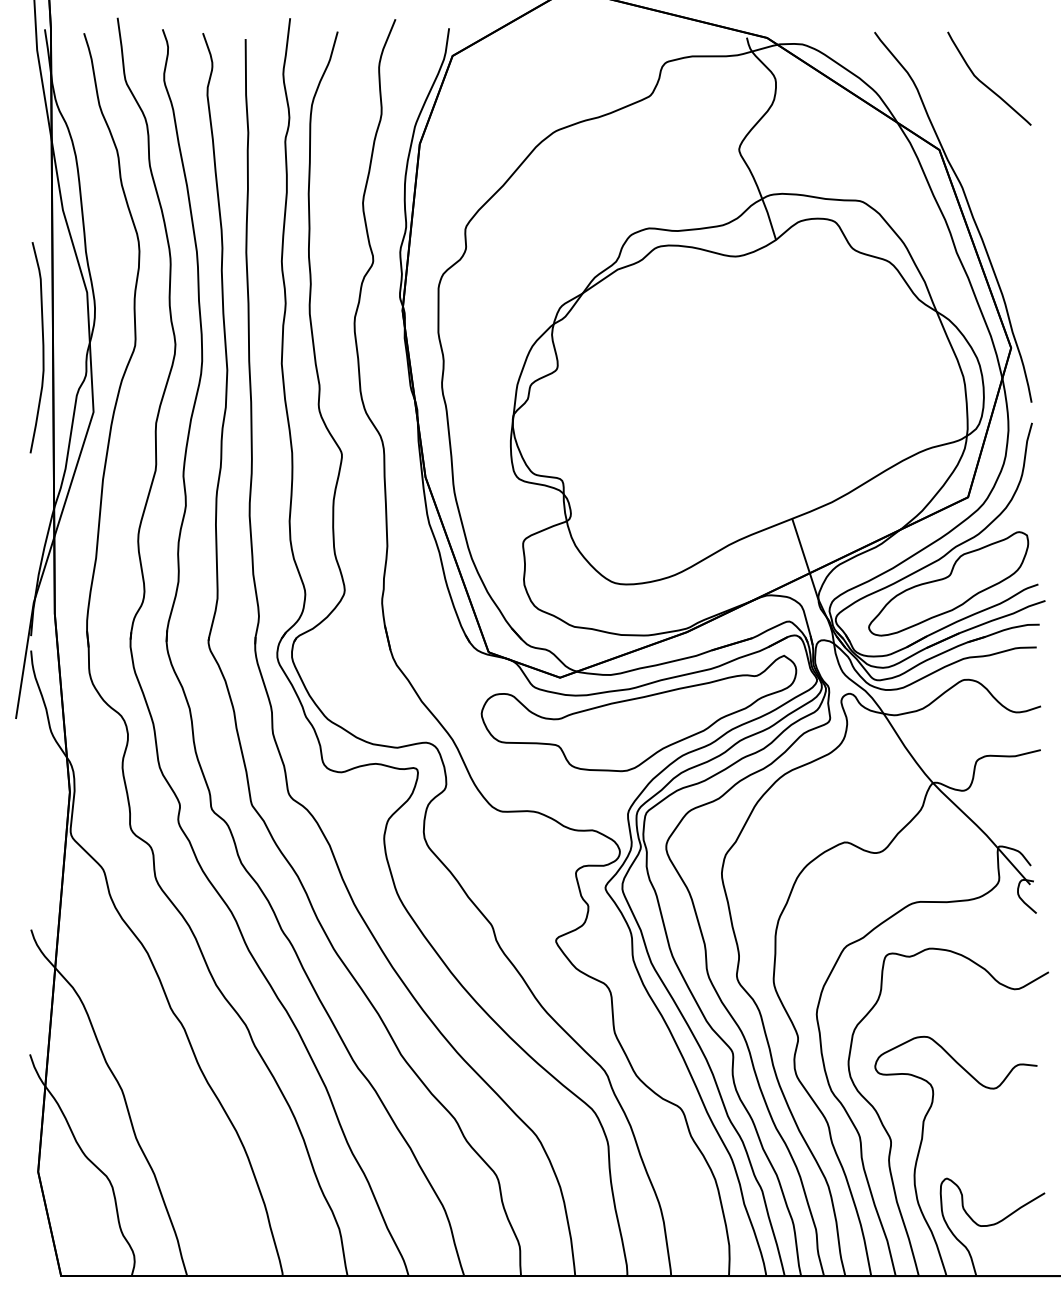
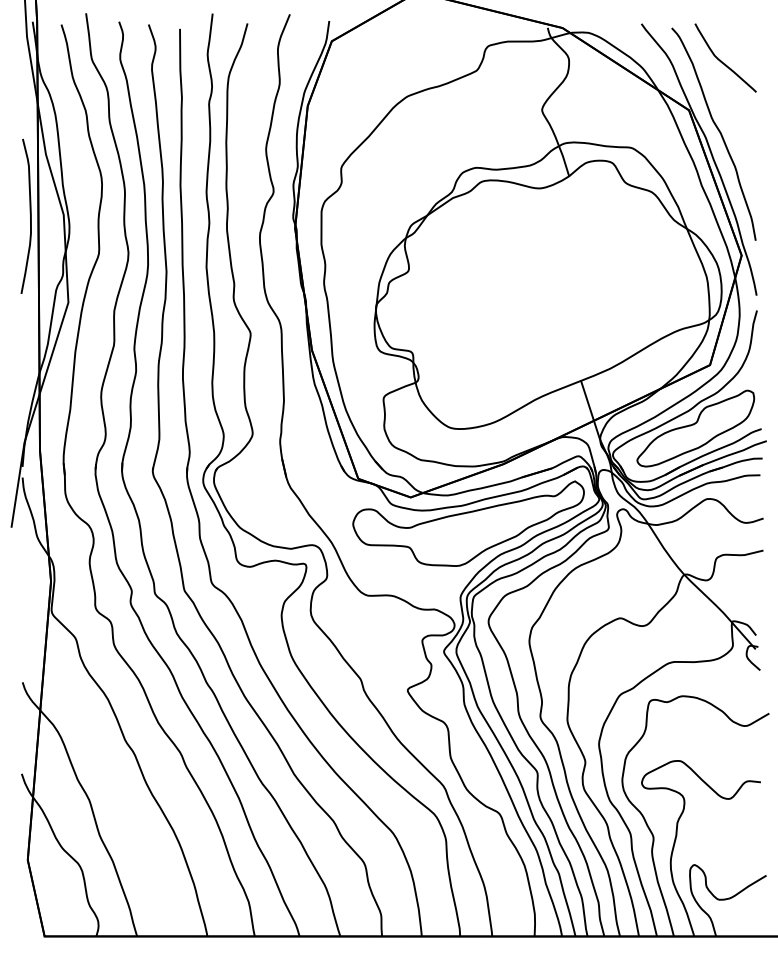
curve: (979, 178) -> (718, 131), added
curve: (42, 347) -> (30, 216), moved

